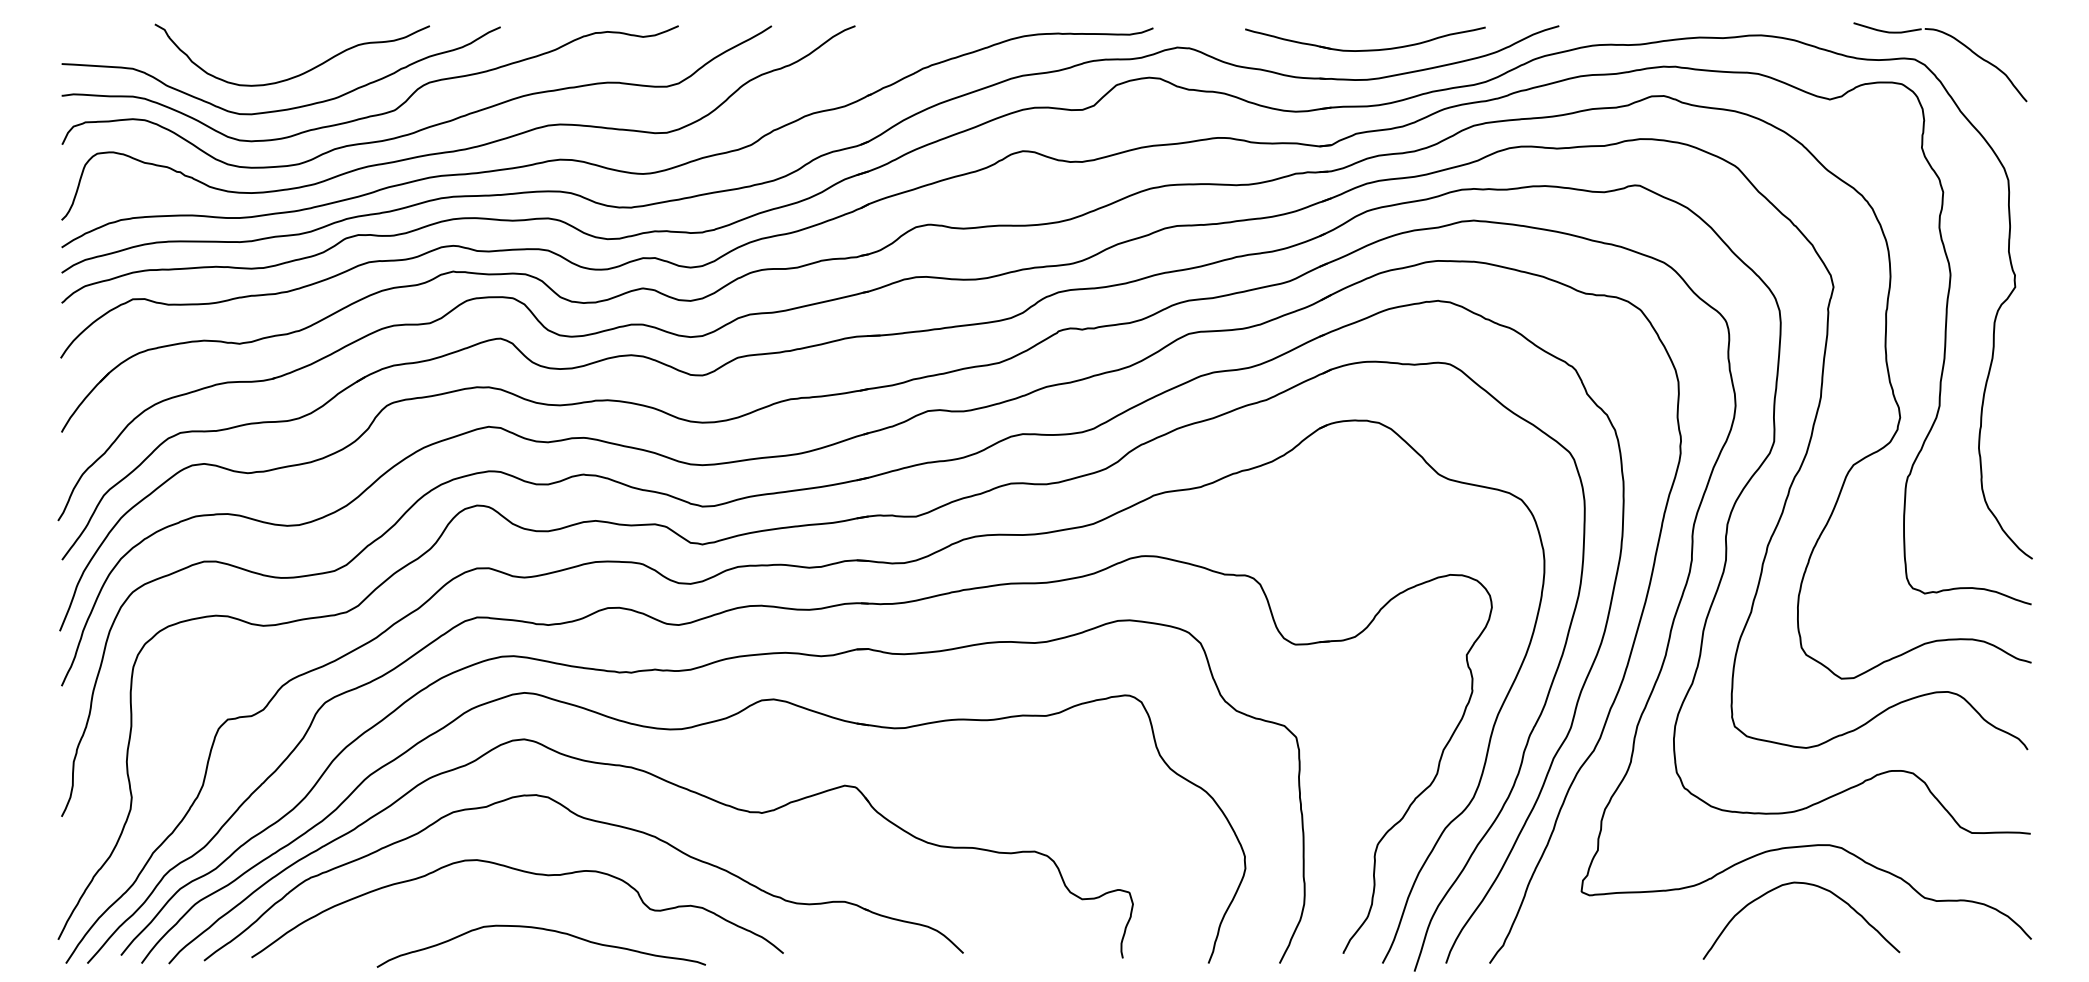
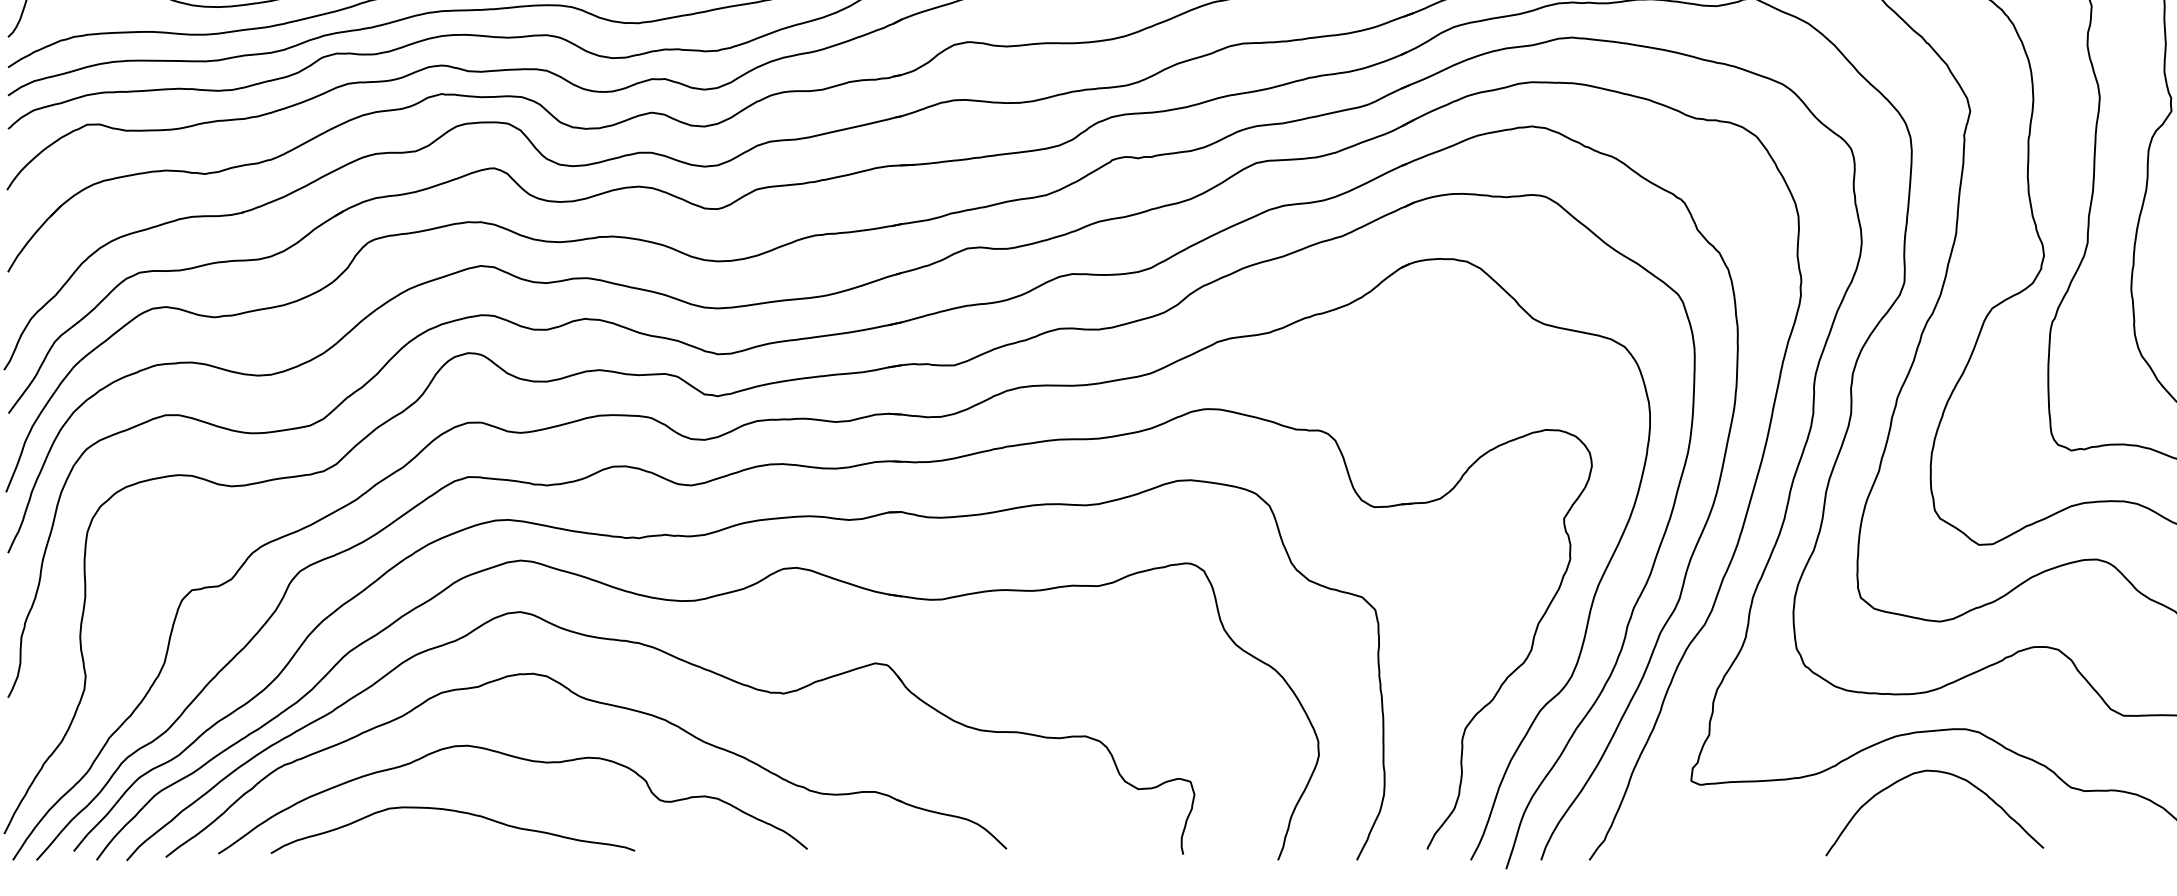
curve: (544, 930) -> (456, 812), moved

